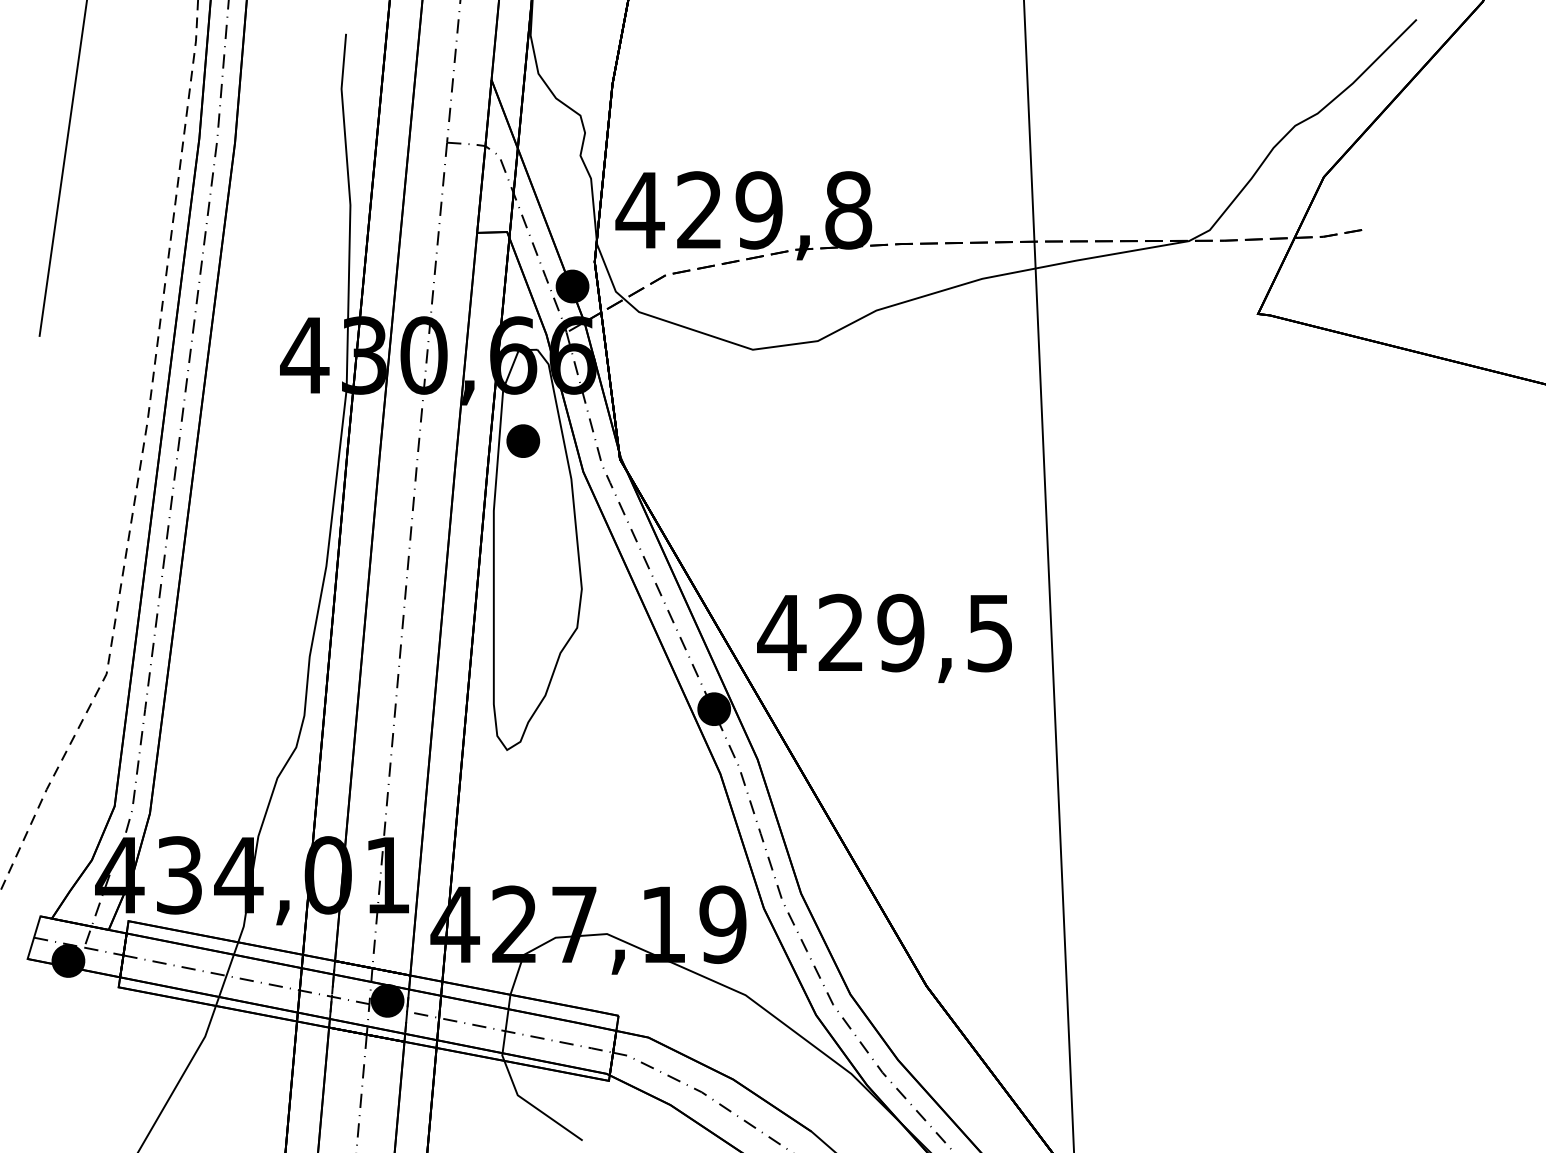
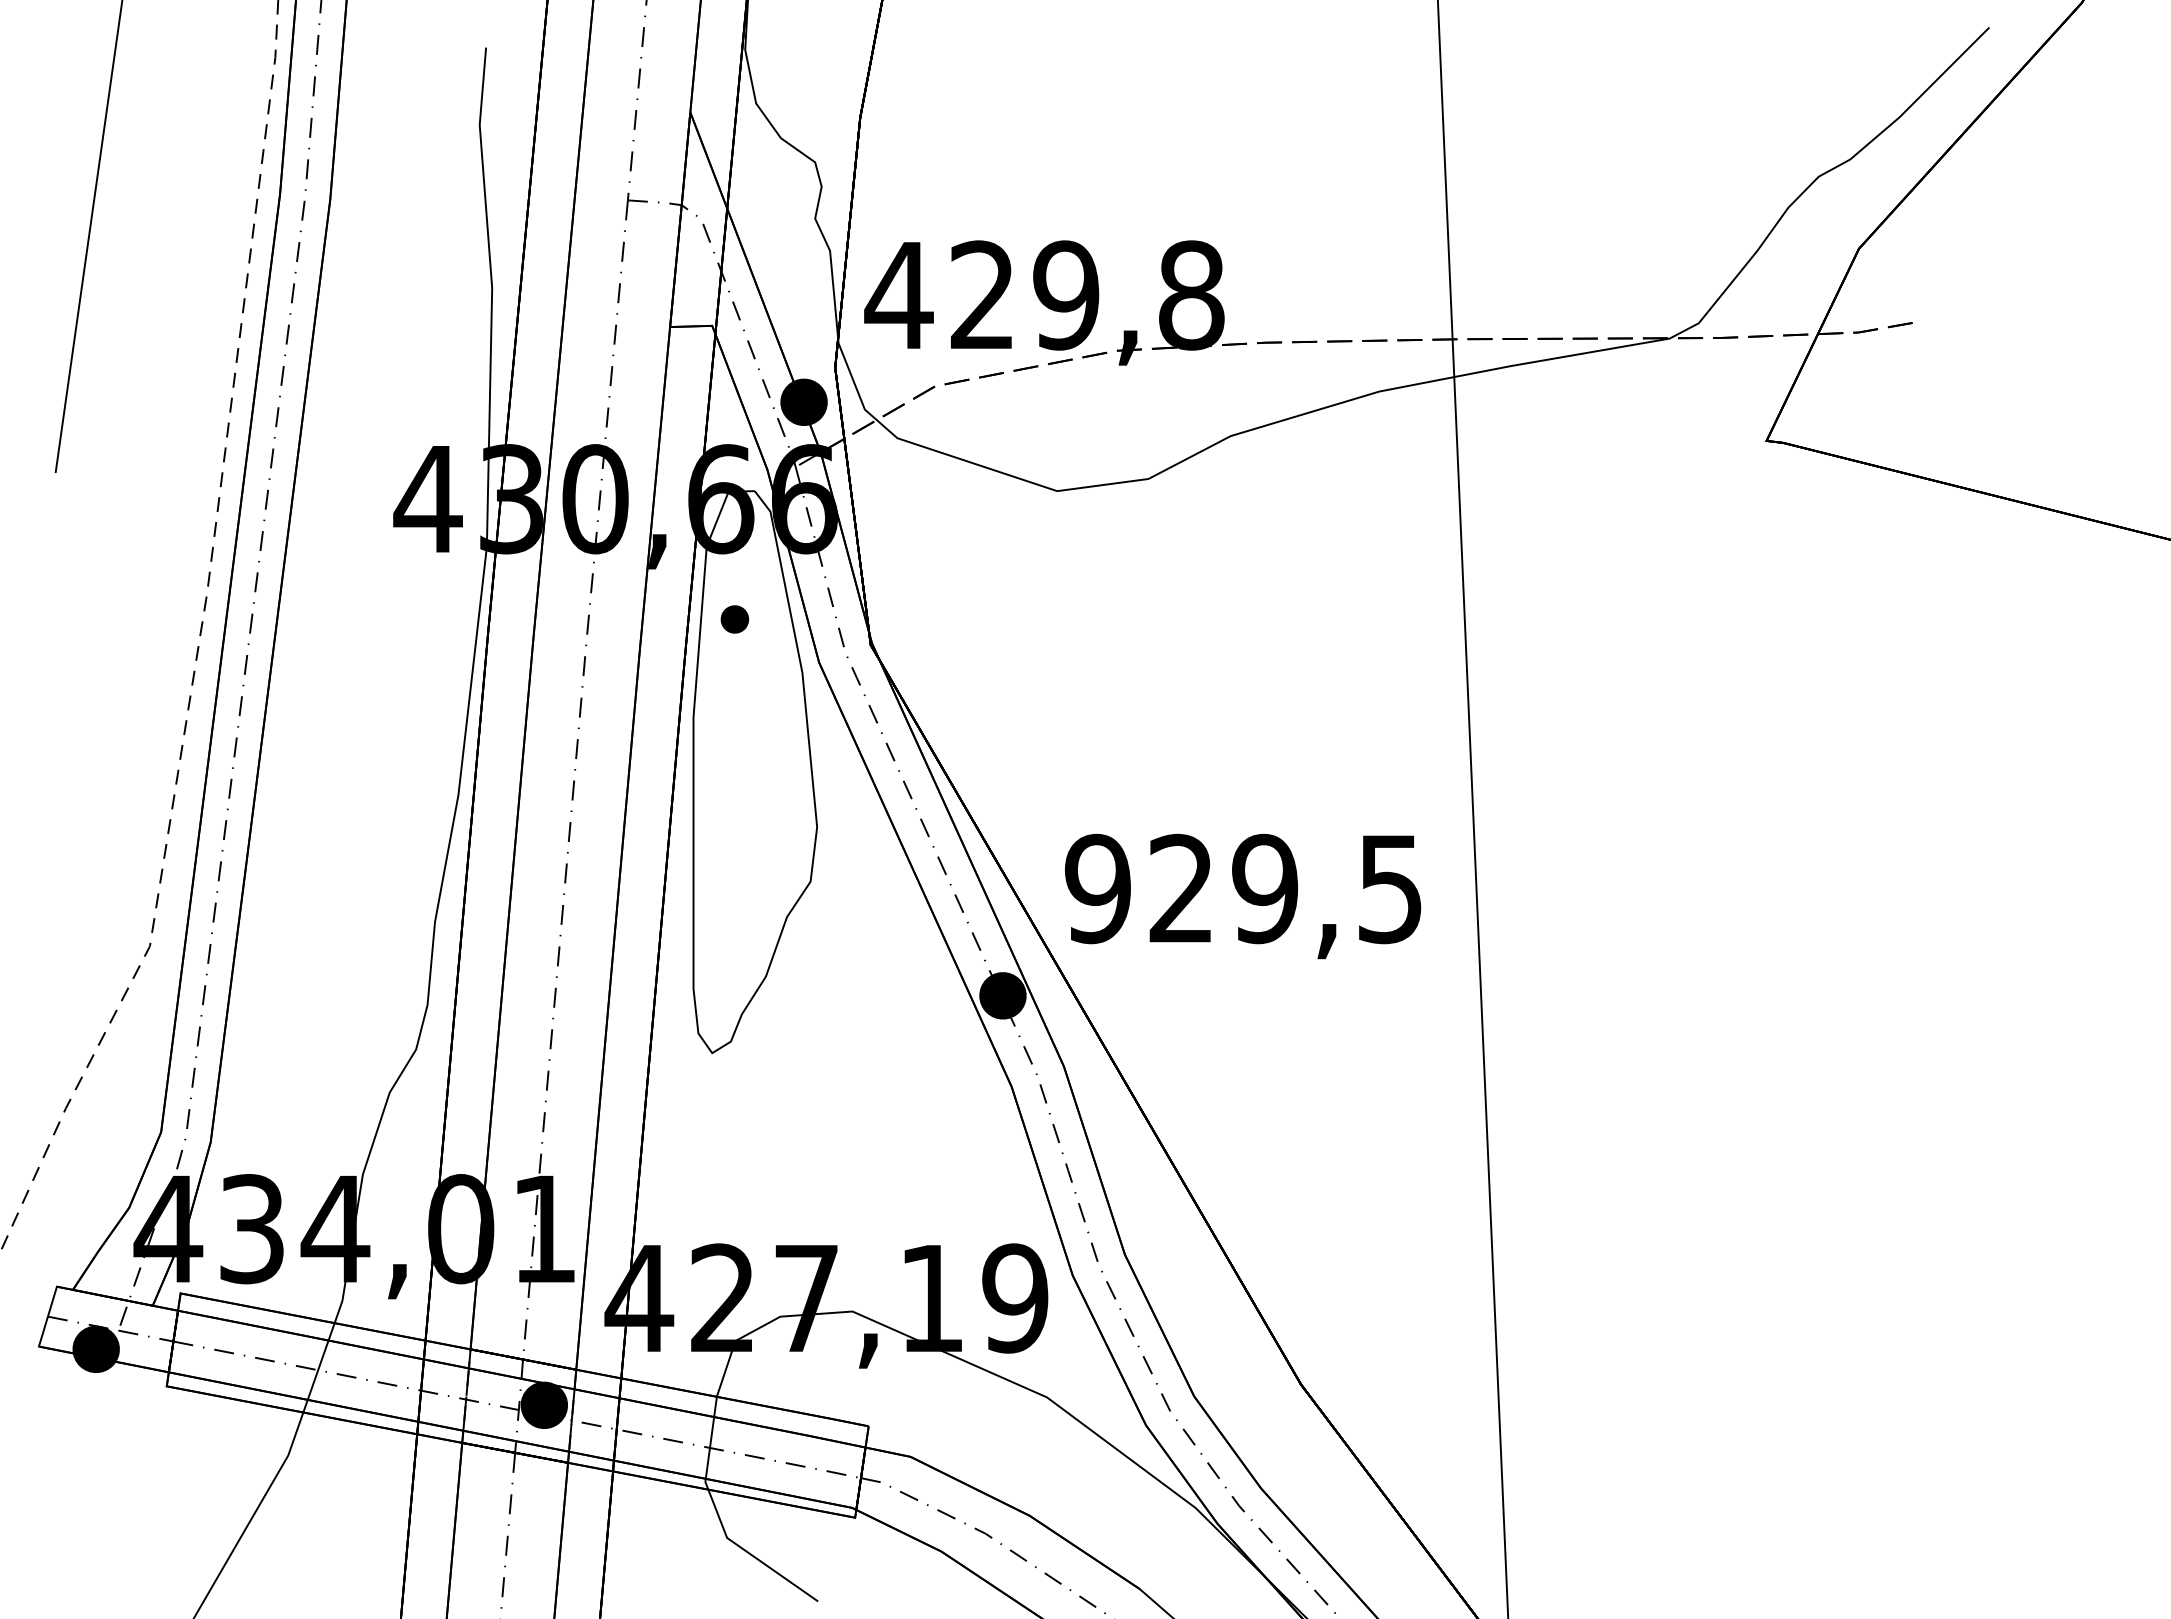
part: (523, 441) -> (734, 619), size x0.6
text: (781, 632) -> (1097, 888), 429,5 -> 929,5

